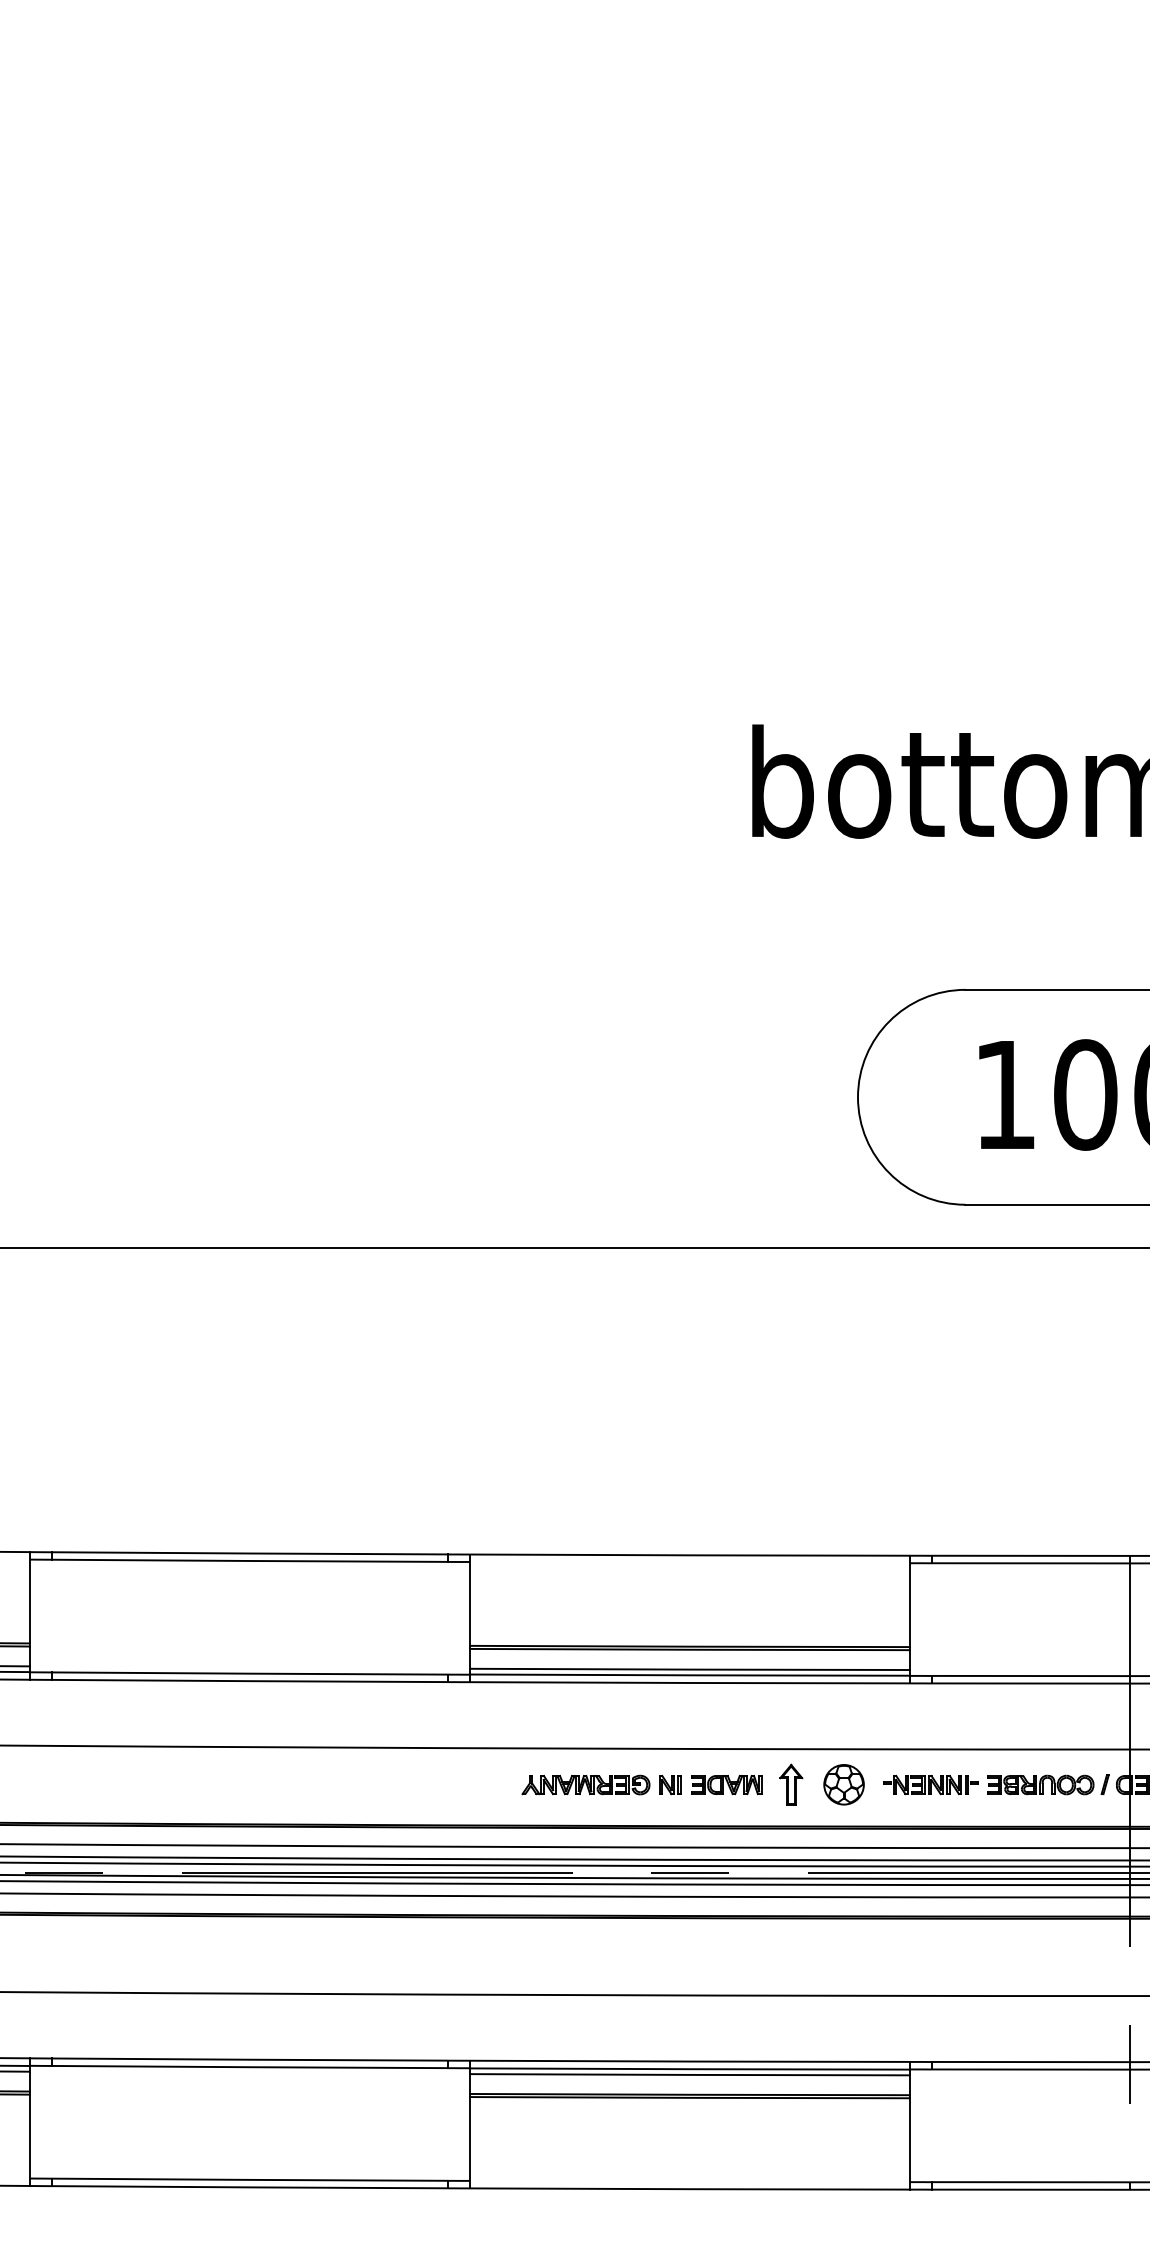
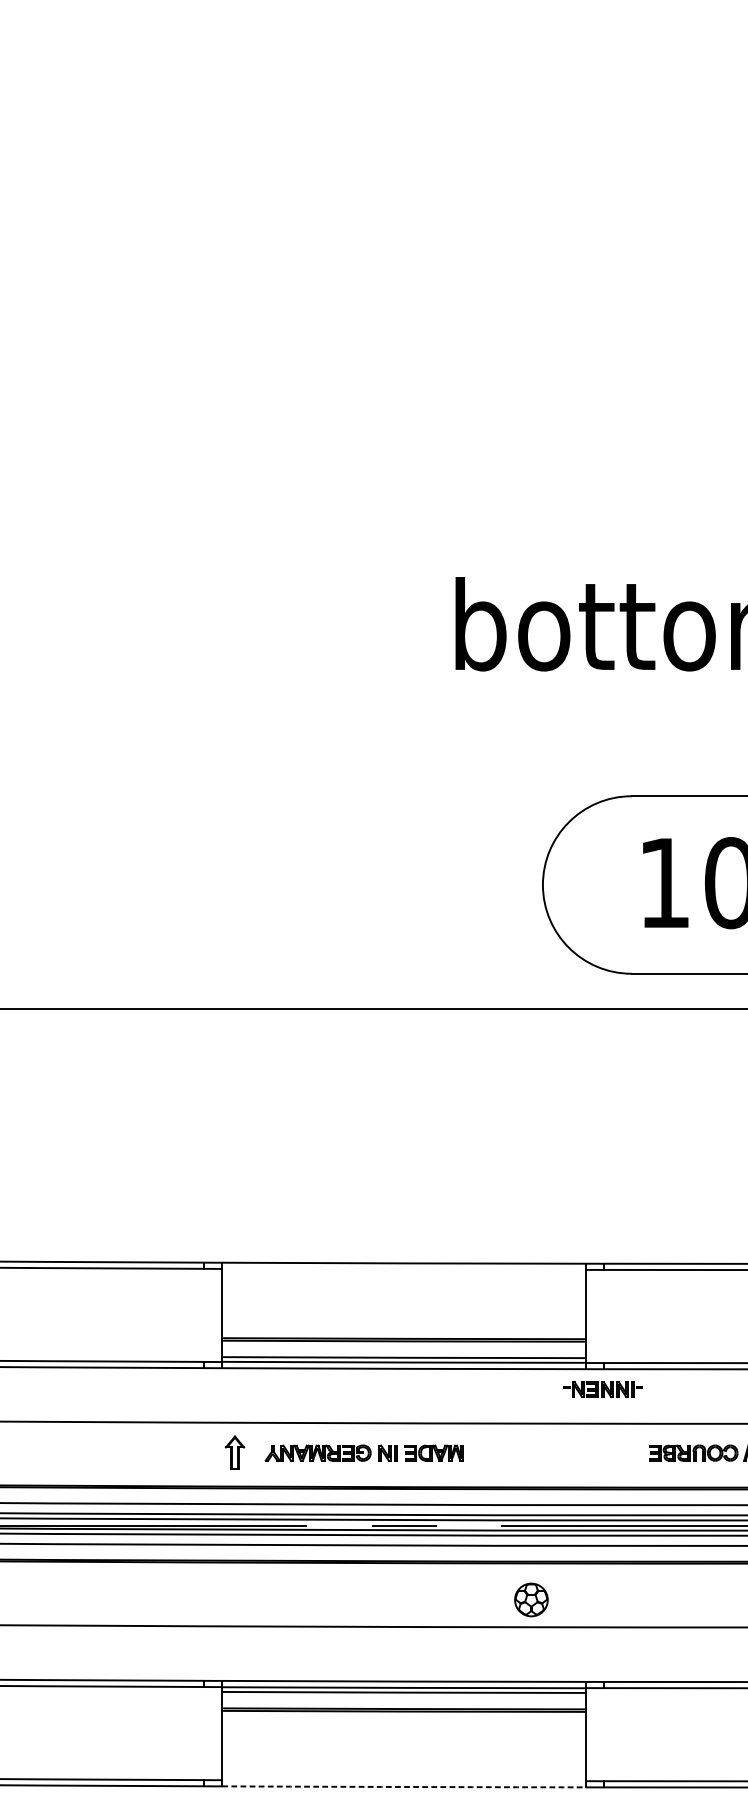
part: (791, 1784) -> (235, 1452), moved
part: (843, 1784) -> (530, 1599), moved
part: (930, 1784) -> (602, 1389), moved
arc: (690, 2189) -> (404, 1787), solid -> dashed

